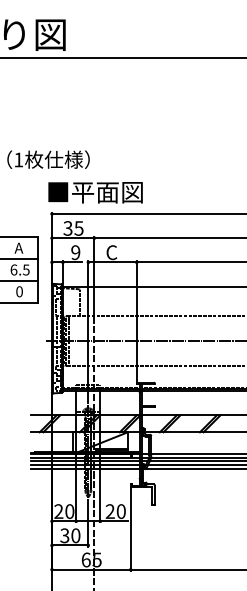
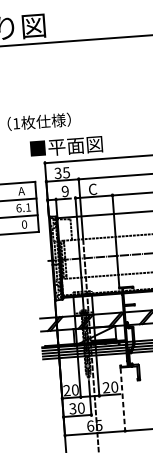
text: (95, 192) -> (66, 146), moved
text: (25, 269) -> (27, 207), 6.5 -> 6.1
line: (130, 529) -> (122, 400), solid -> dashed

